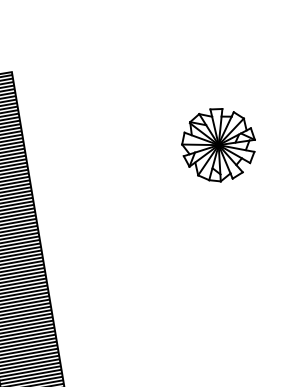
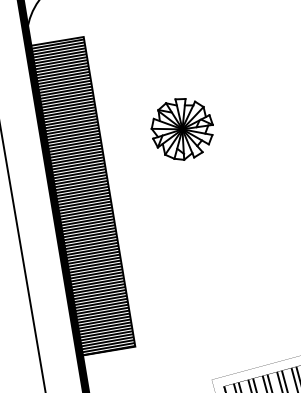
part: (217, 145) -> (181, 129), moved

